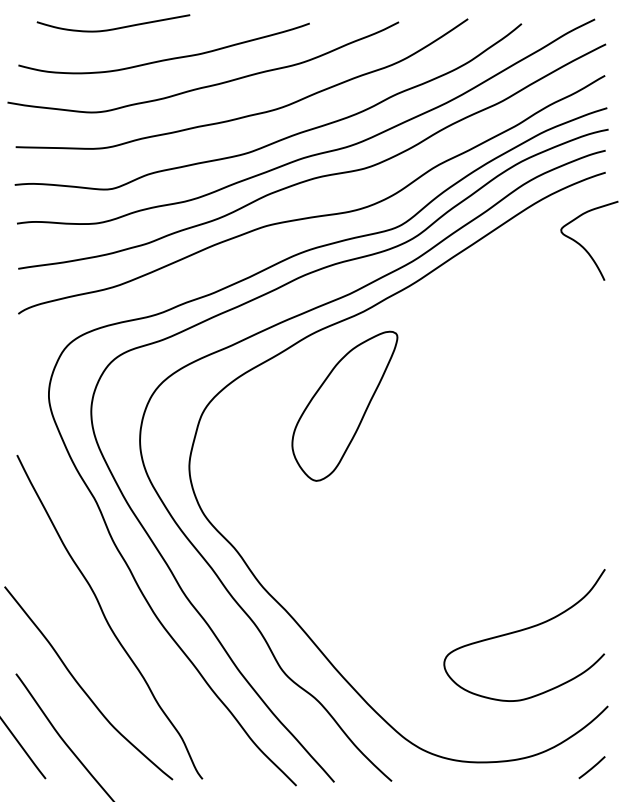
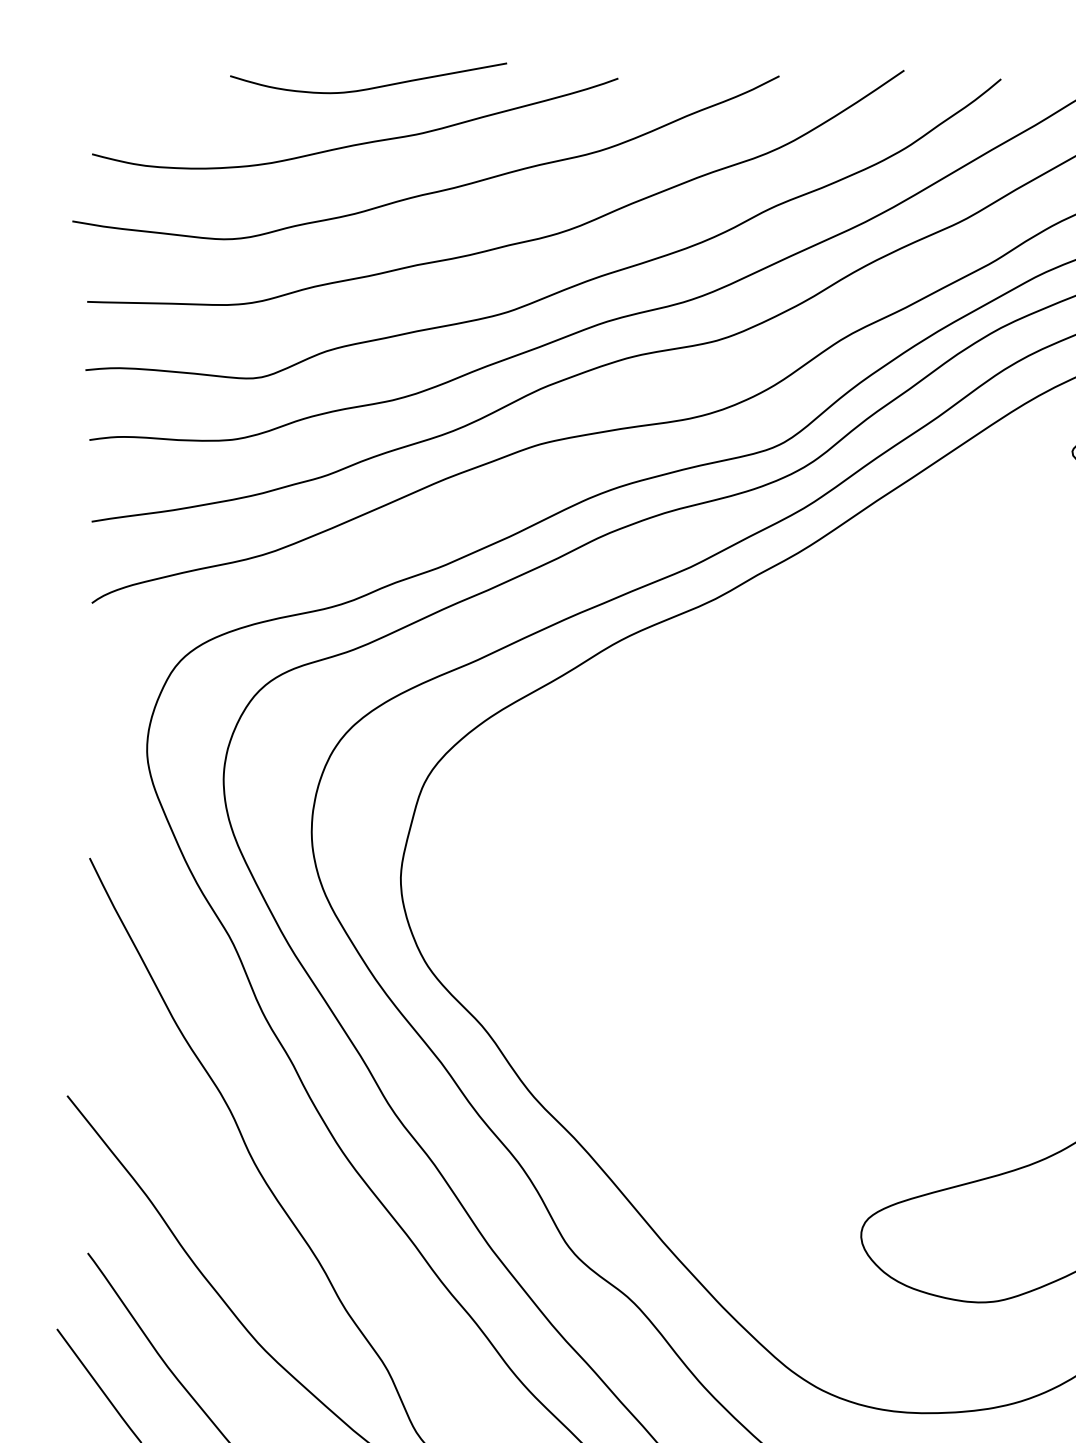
curve: (116, 27) -> (373, 85), moved
part: (344, 405) -> (681, 768), removed

